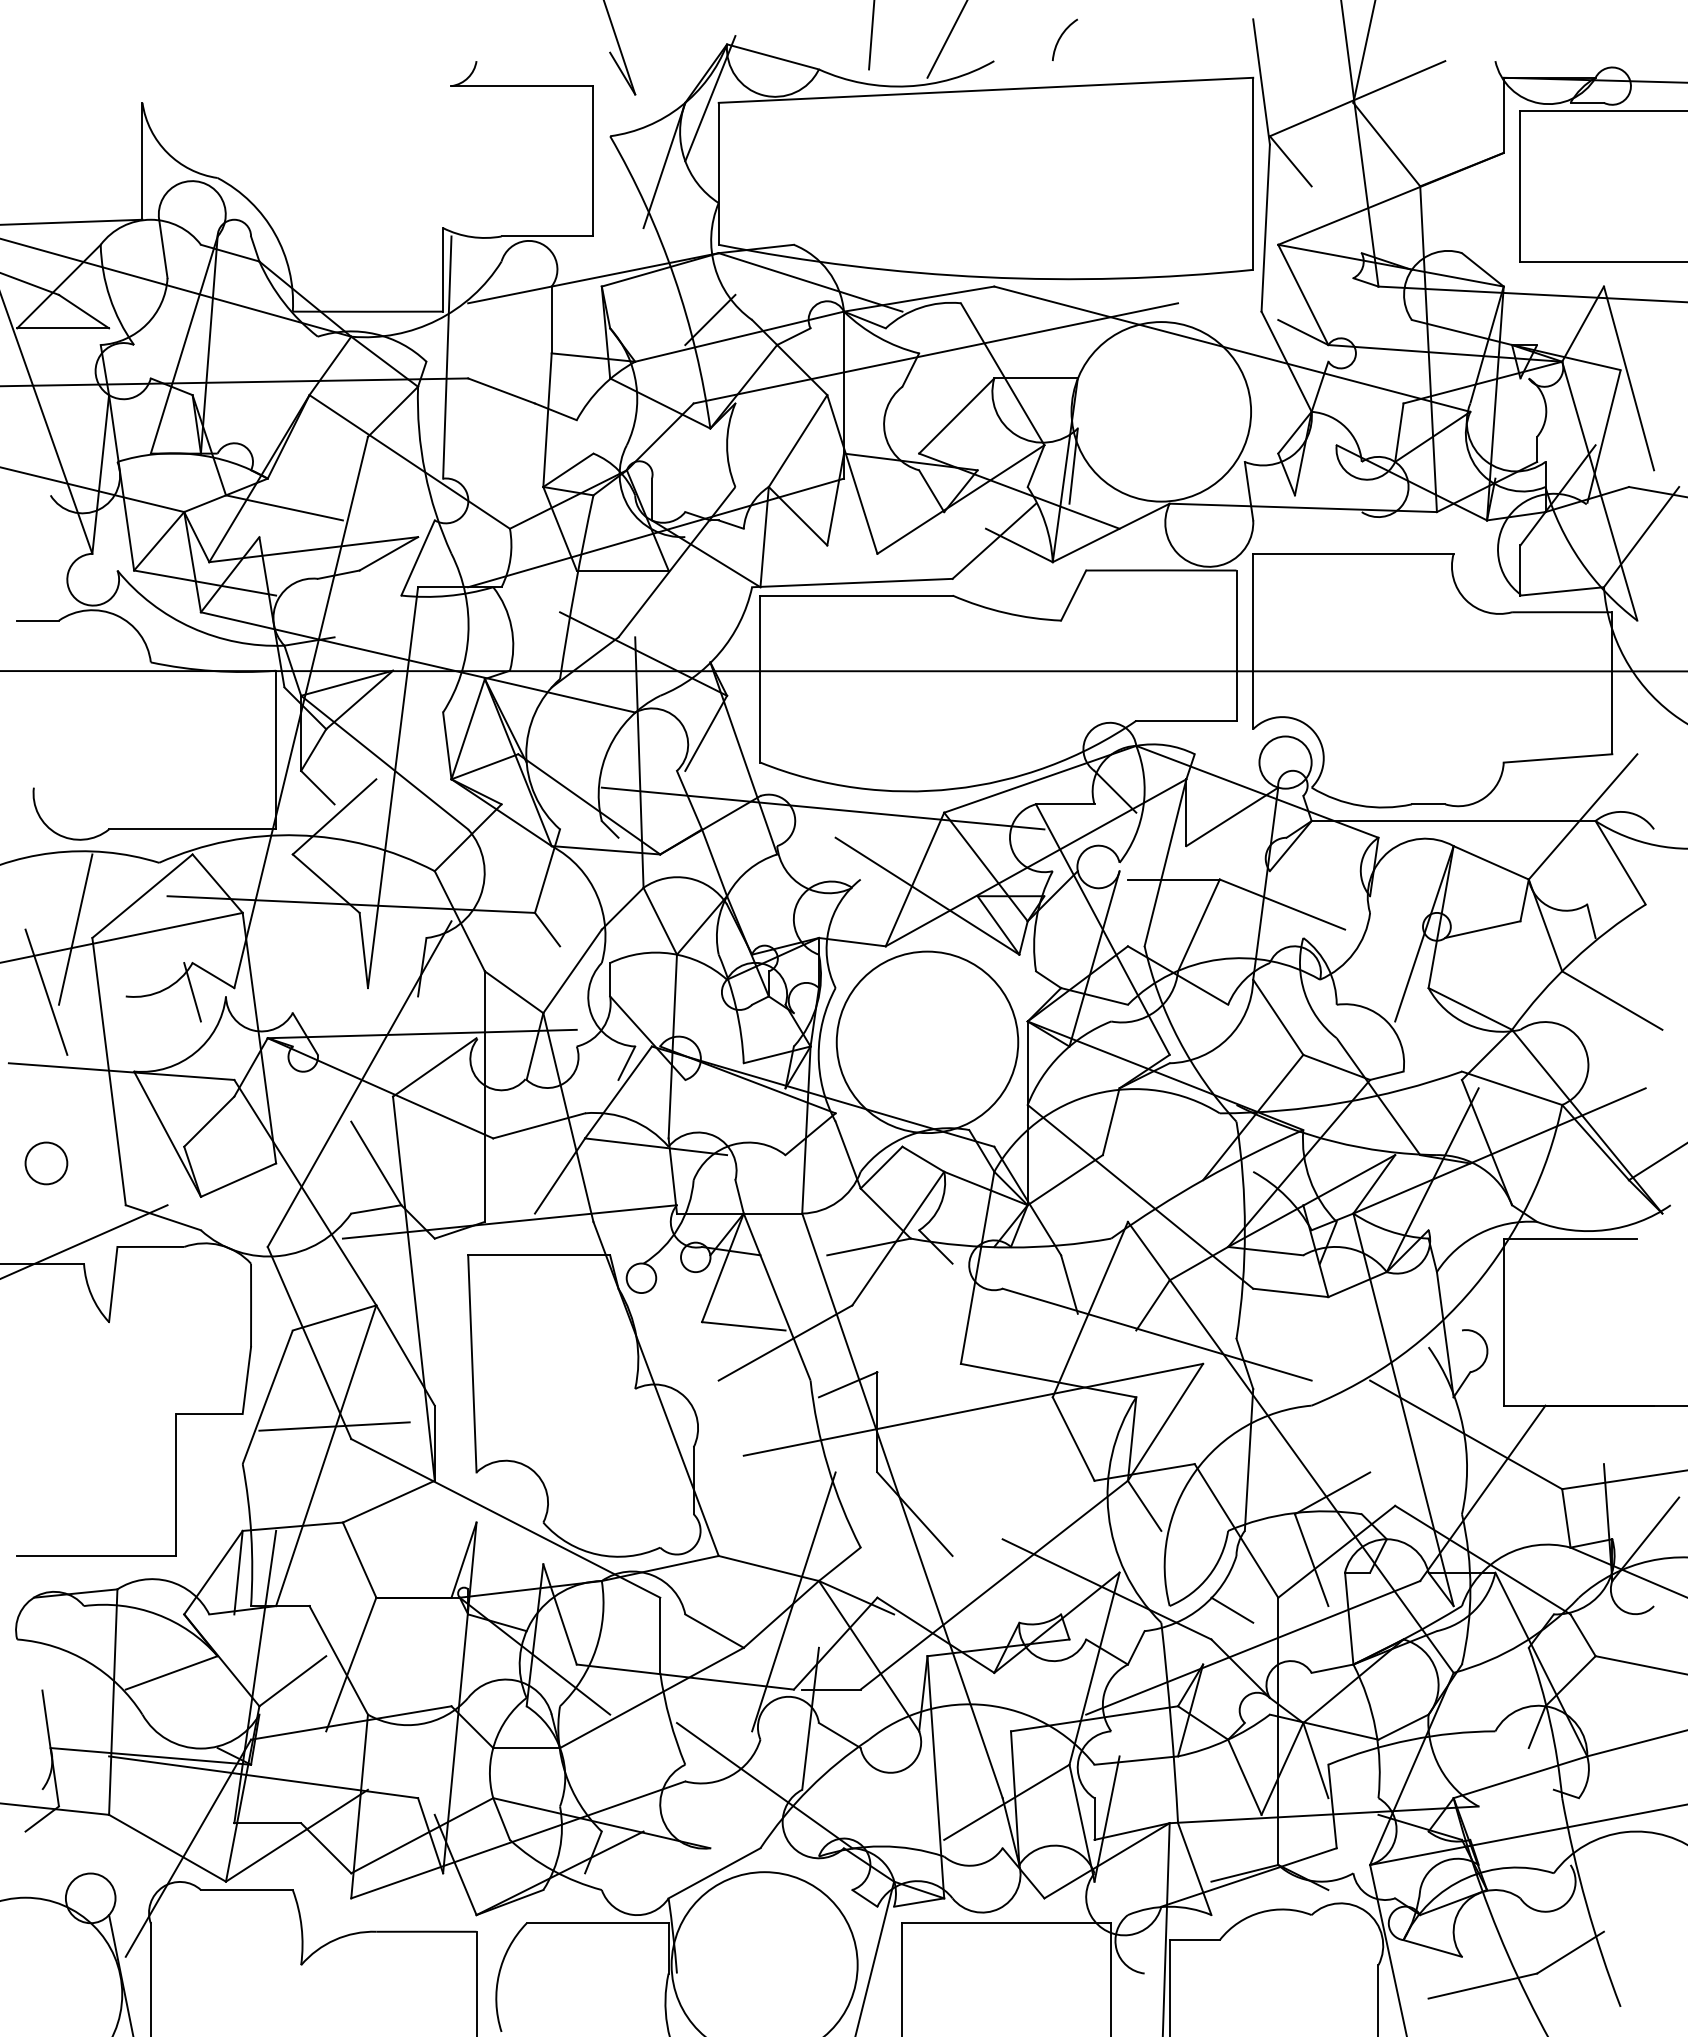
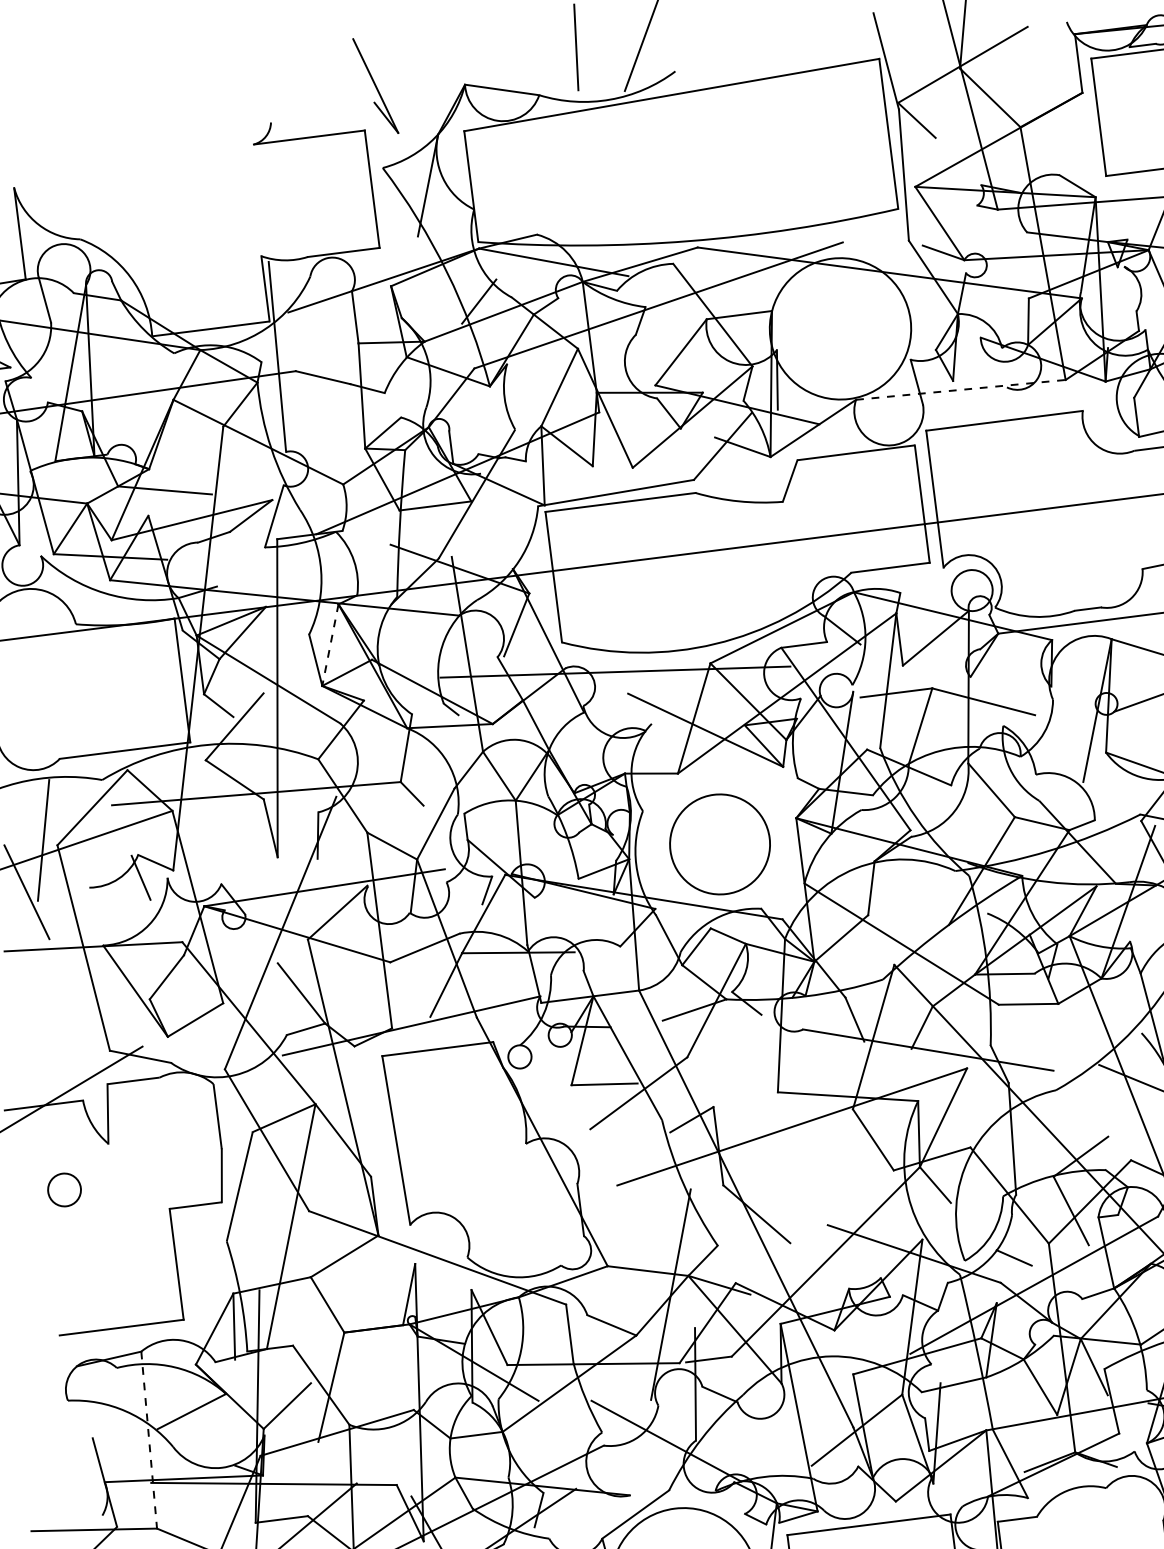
arc: (1061, 37) -> (725, 46), removed
line: (710, 98) -> (457, 128), removed
line: (1303, 507) -> (960, 389), solid -> dashed
line: (468, 729) -> (330, 645), solid -> dashed
circle: (927, 1042) -> (720, 844), size x0.7
circle: (46, 1163) -> (64, 1190), moved
line: (334, 1426) -> (294, 1203), removed
line: (113, 1702) -> (149, 1440), solid -> dashed

